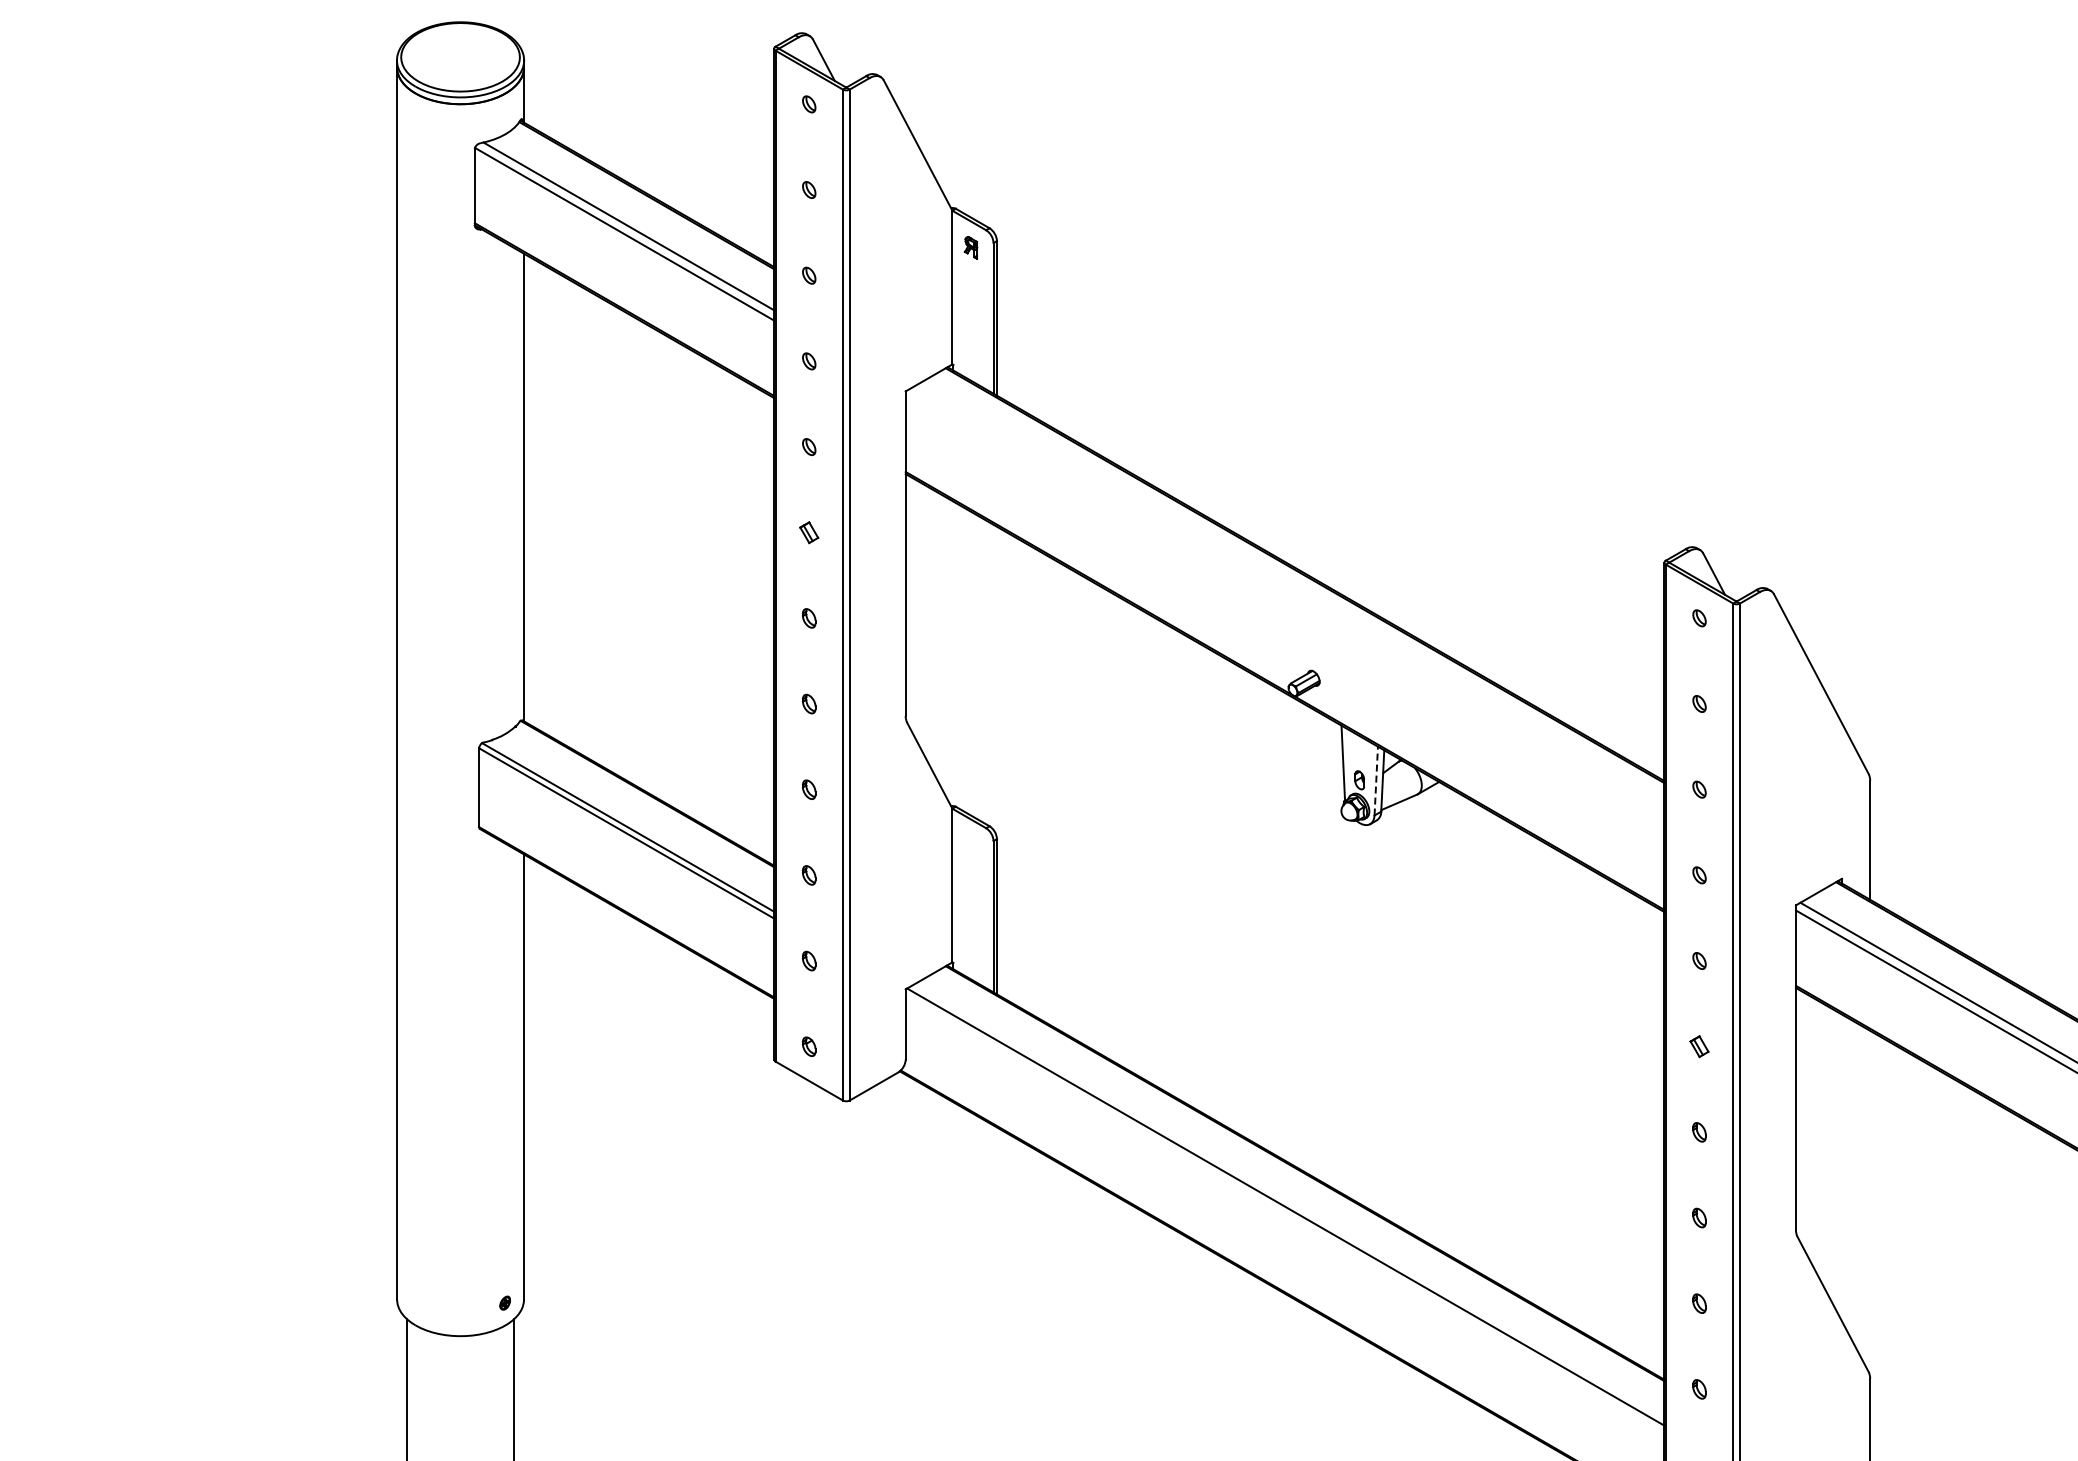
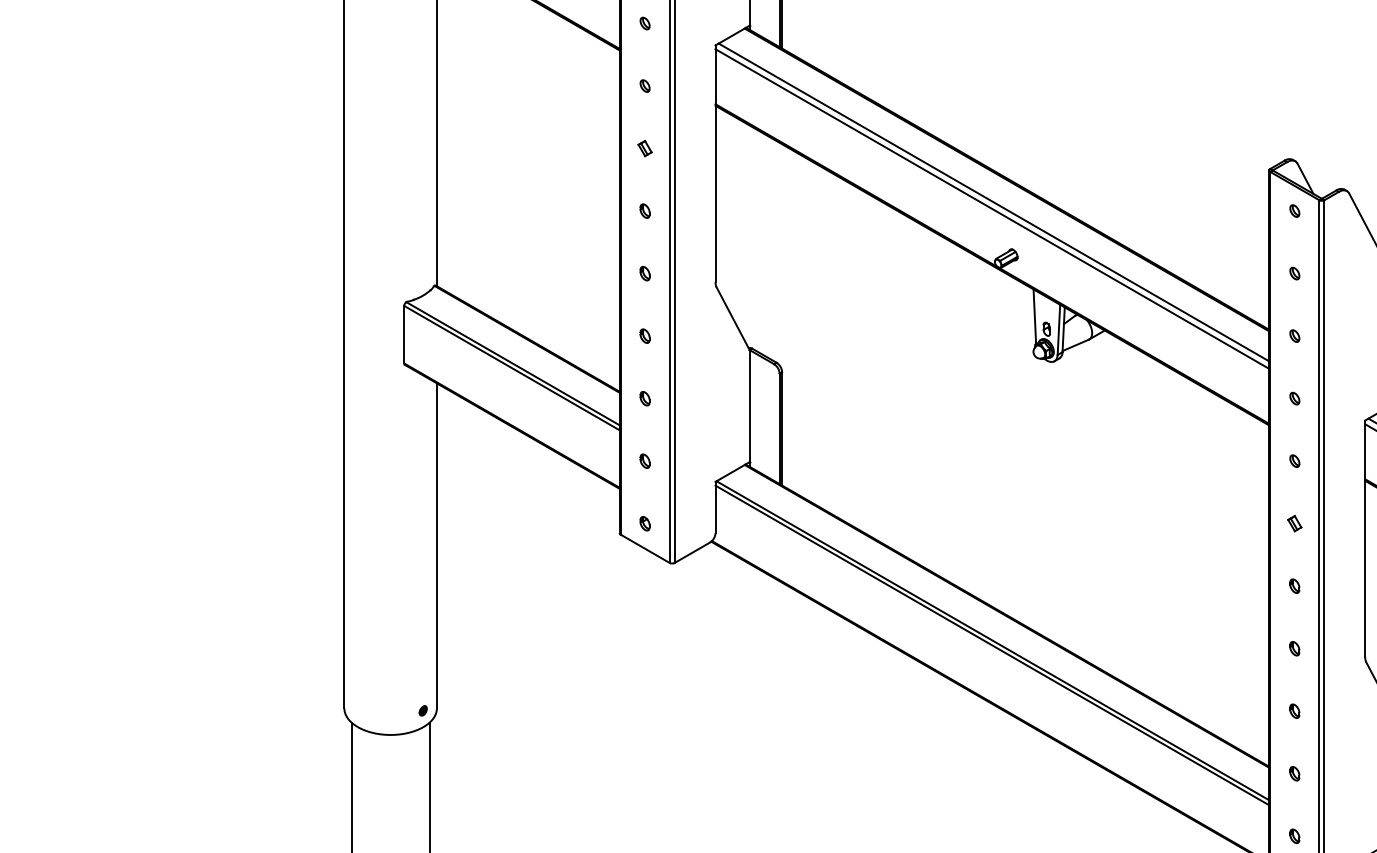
line: (1287, 606) -> (994, 202), added
line: (1284, 615) -> (991, 209), added
line: (1376, 780) -> (1059, 329), dashed -> solid
line: (1284, 1213) -> (991, 645), added

